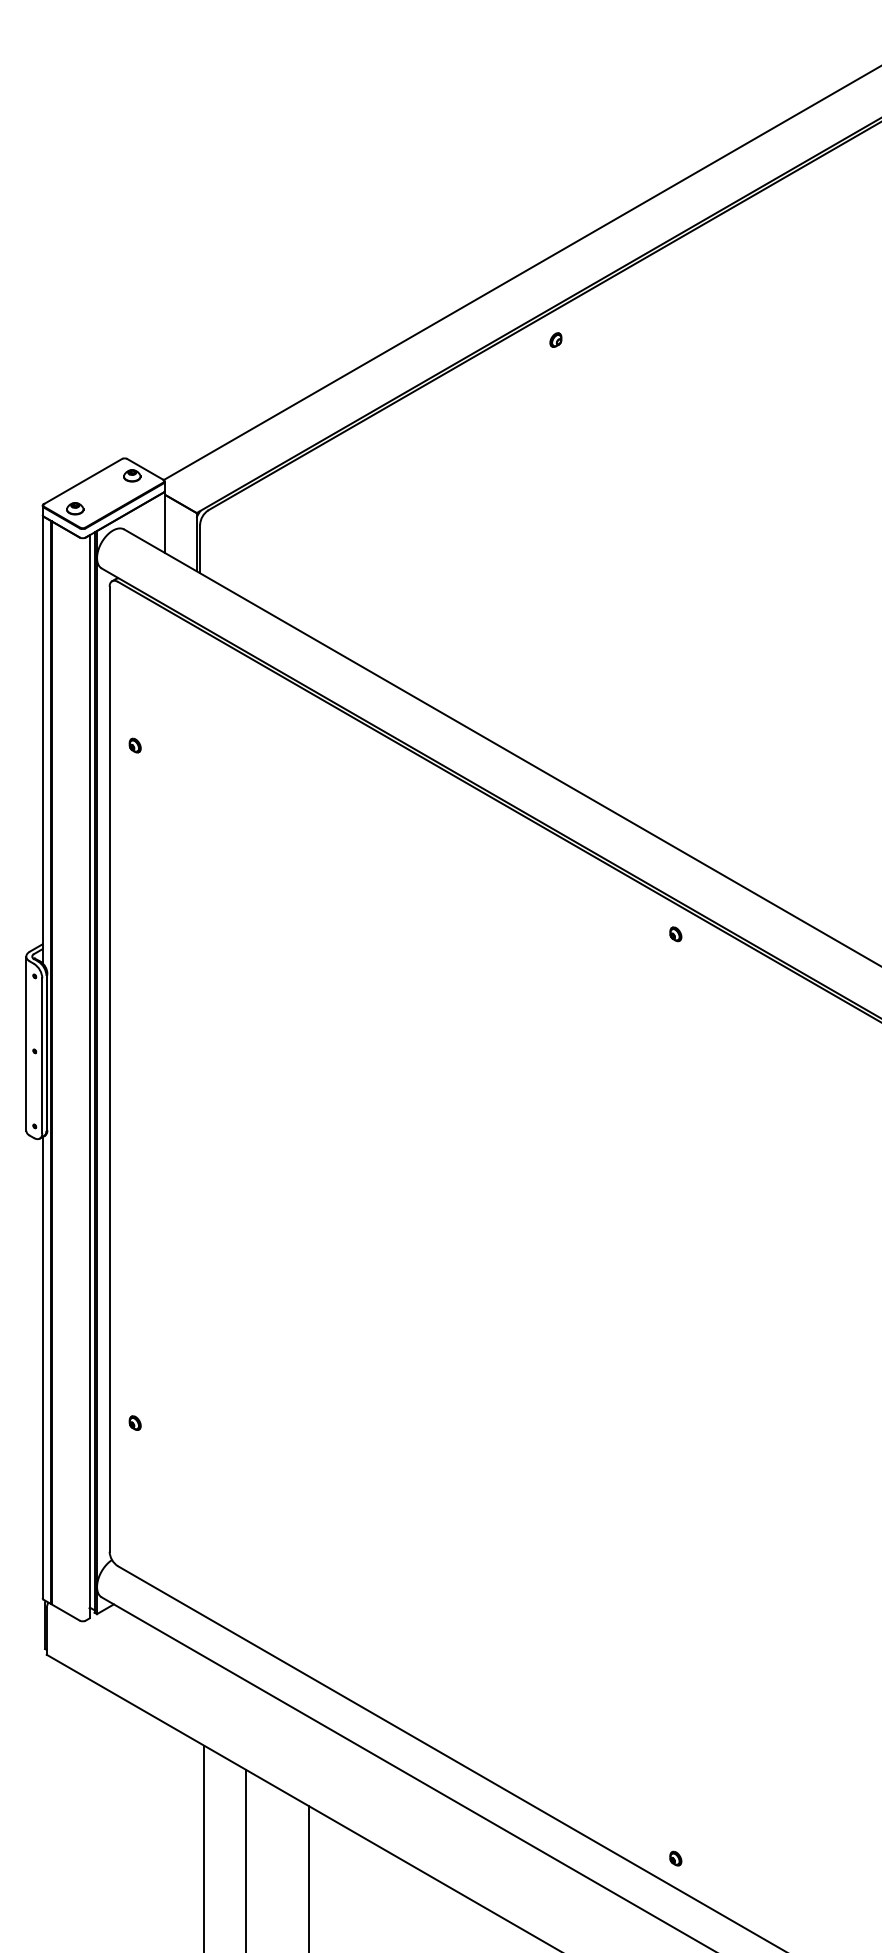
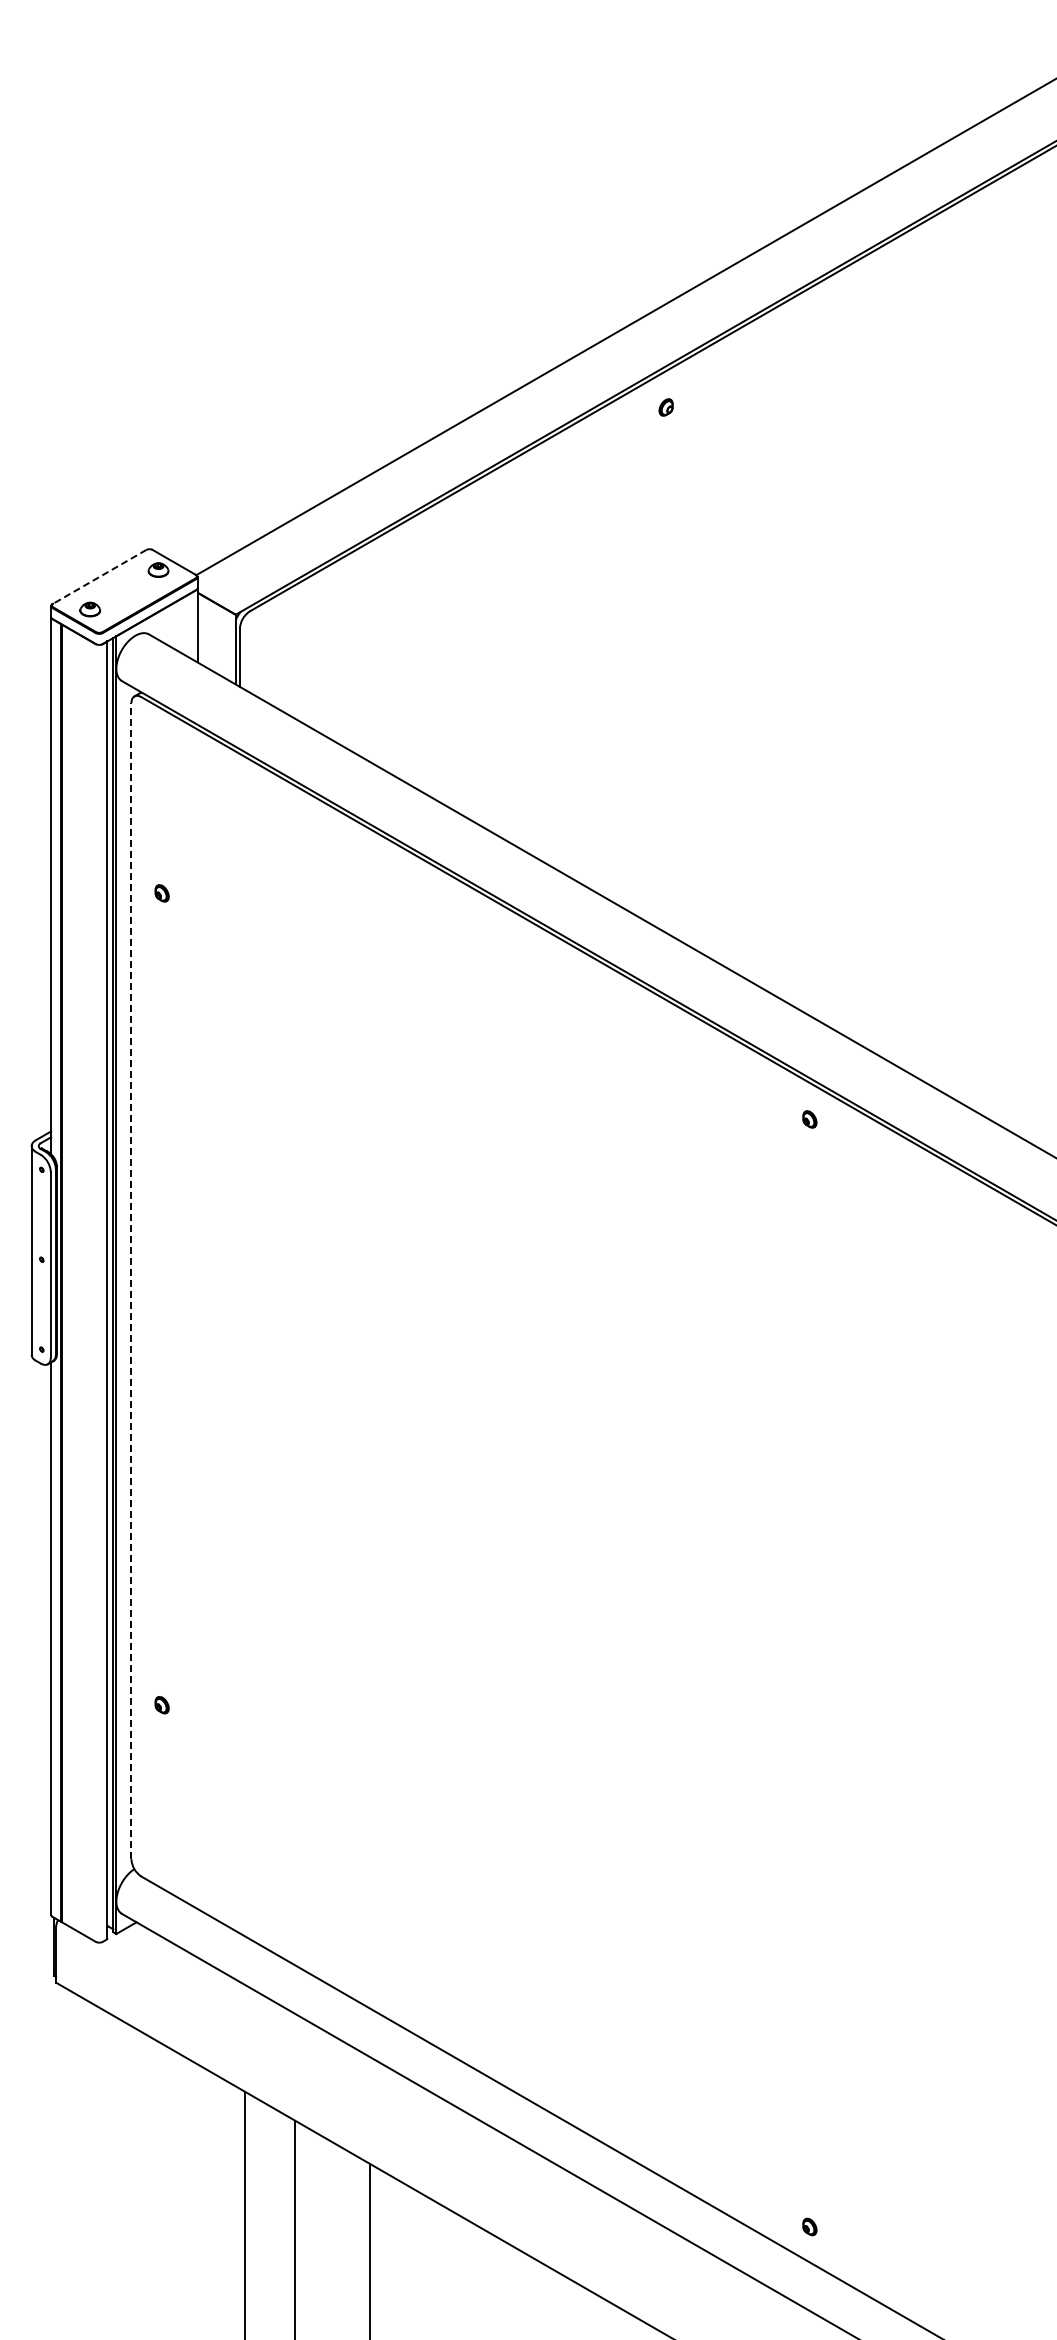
line: (82, 481) -> (99, 576), solid -> dashed
line: (109, 1068) -> (131, 1280), solid -> dashed

